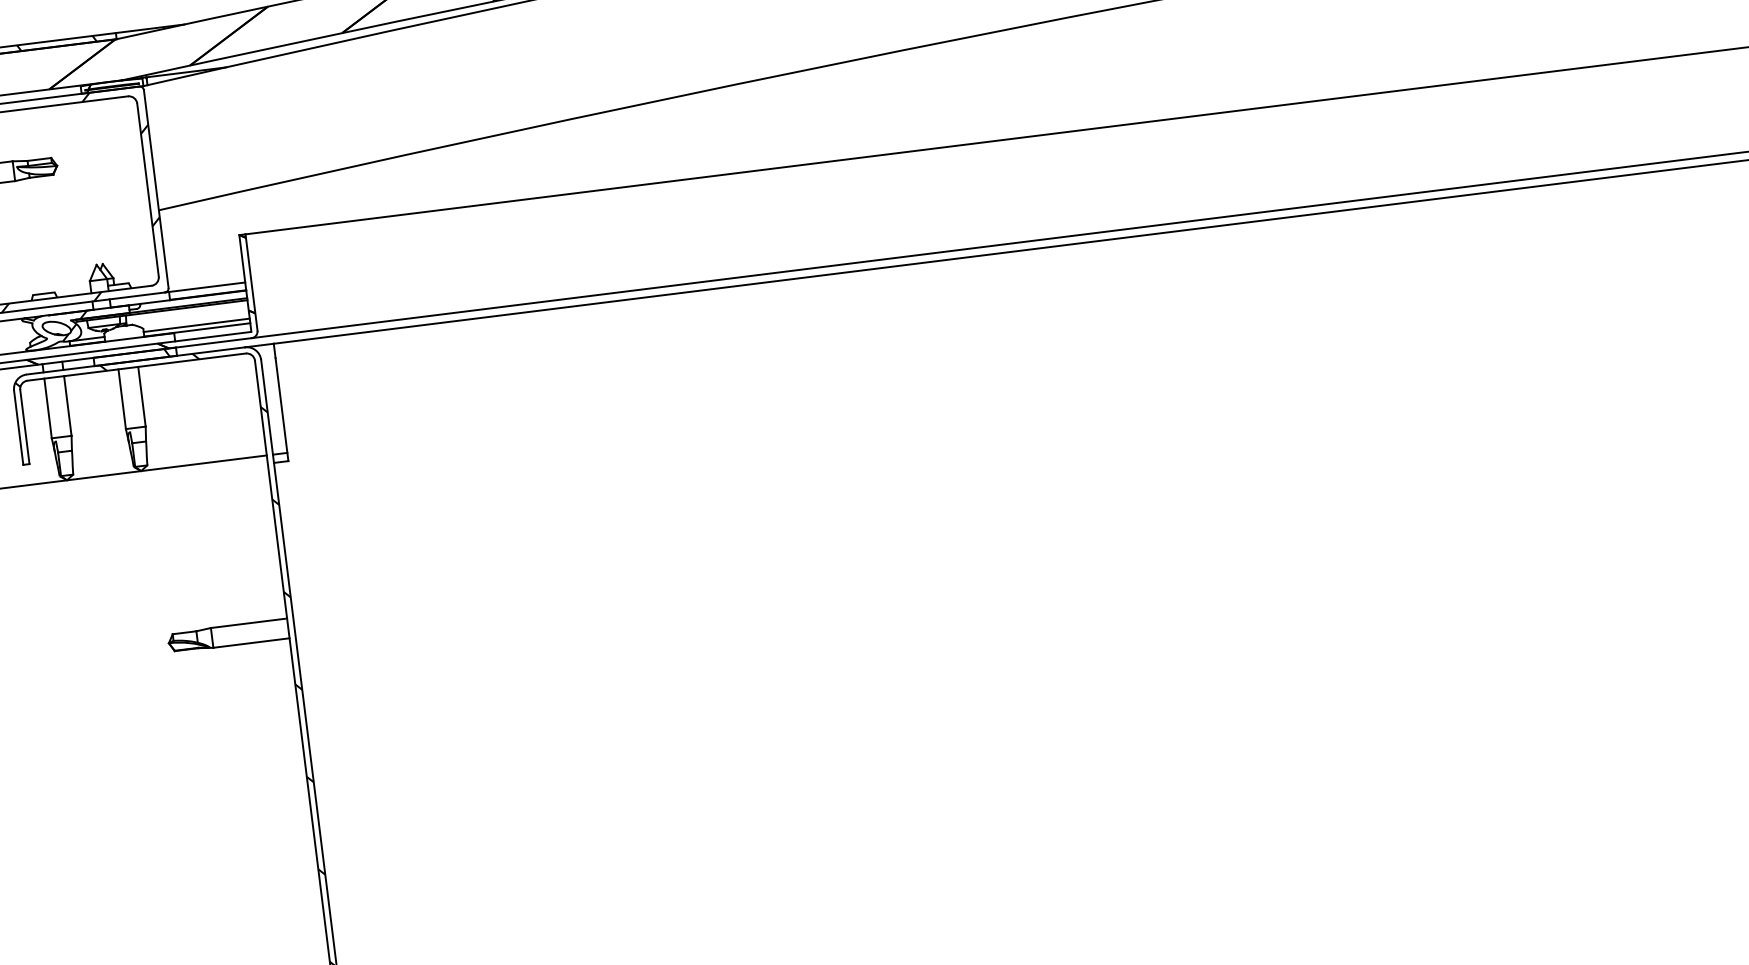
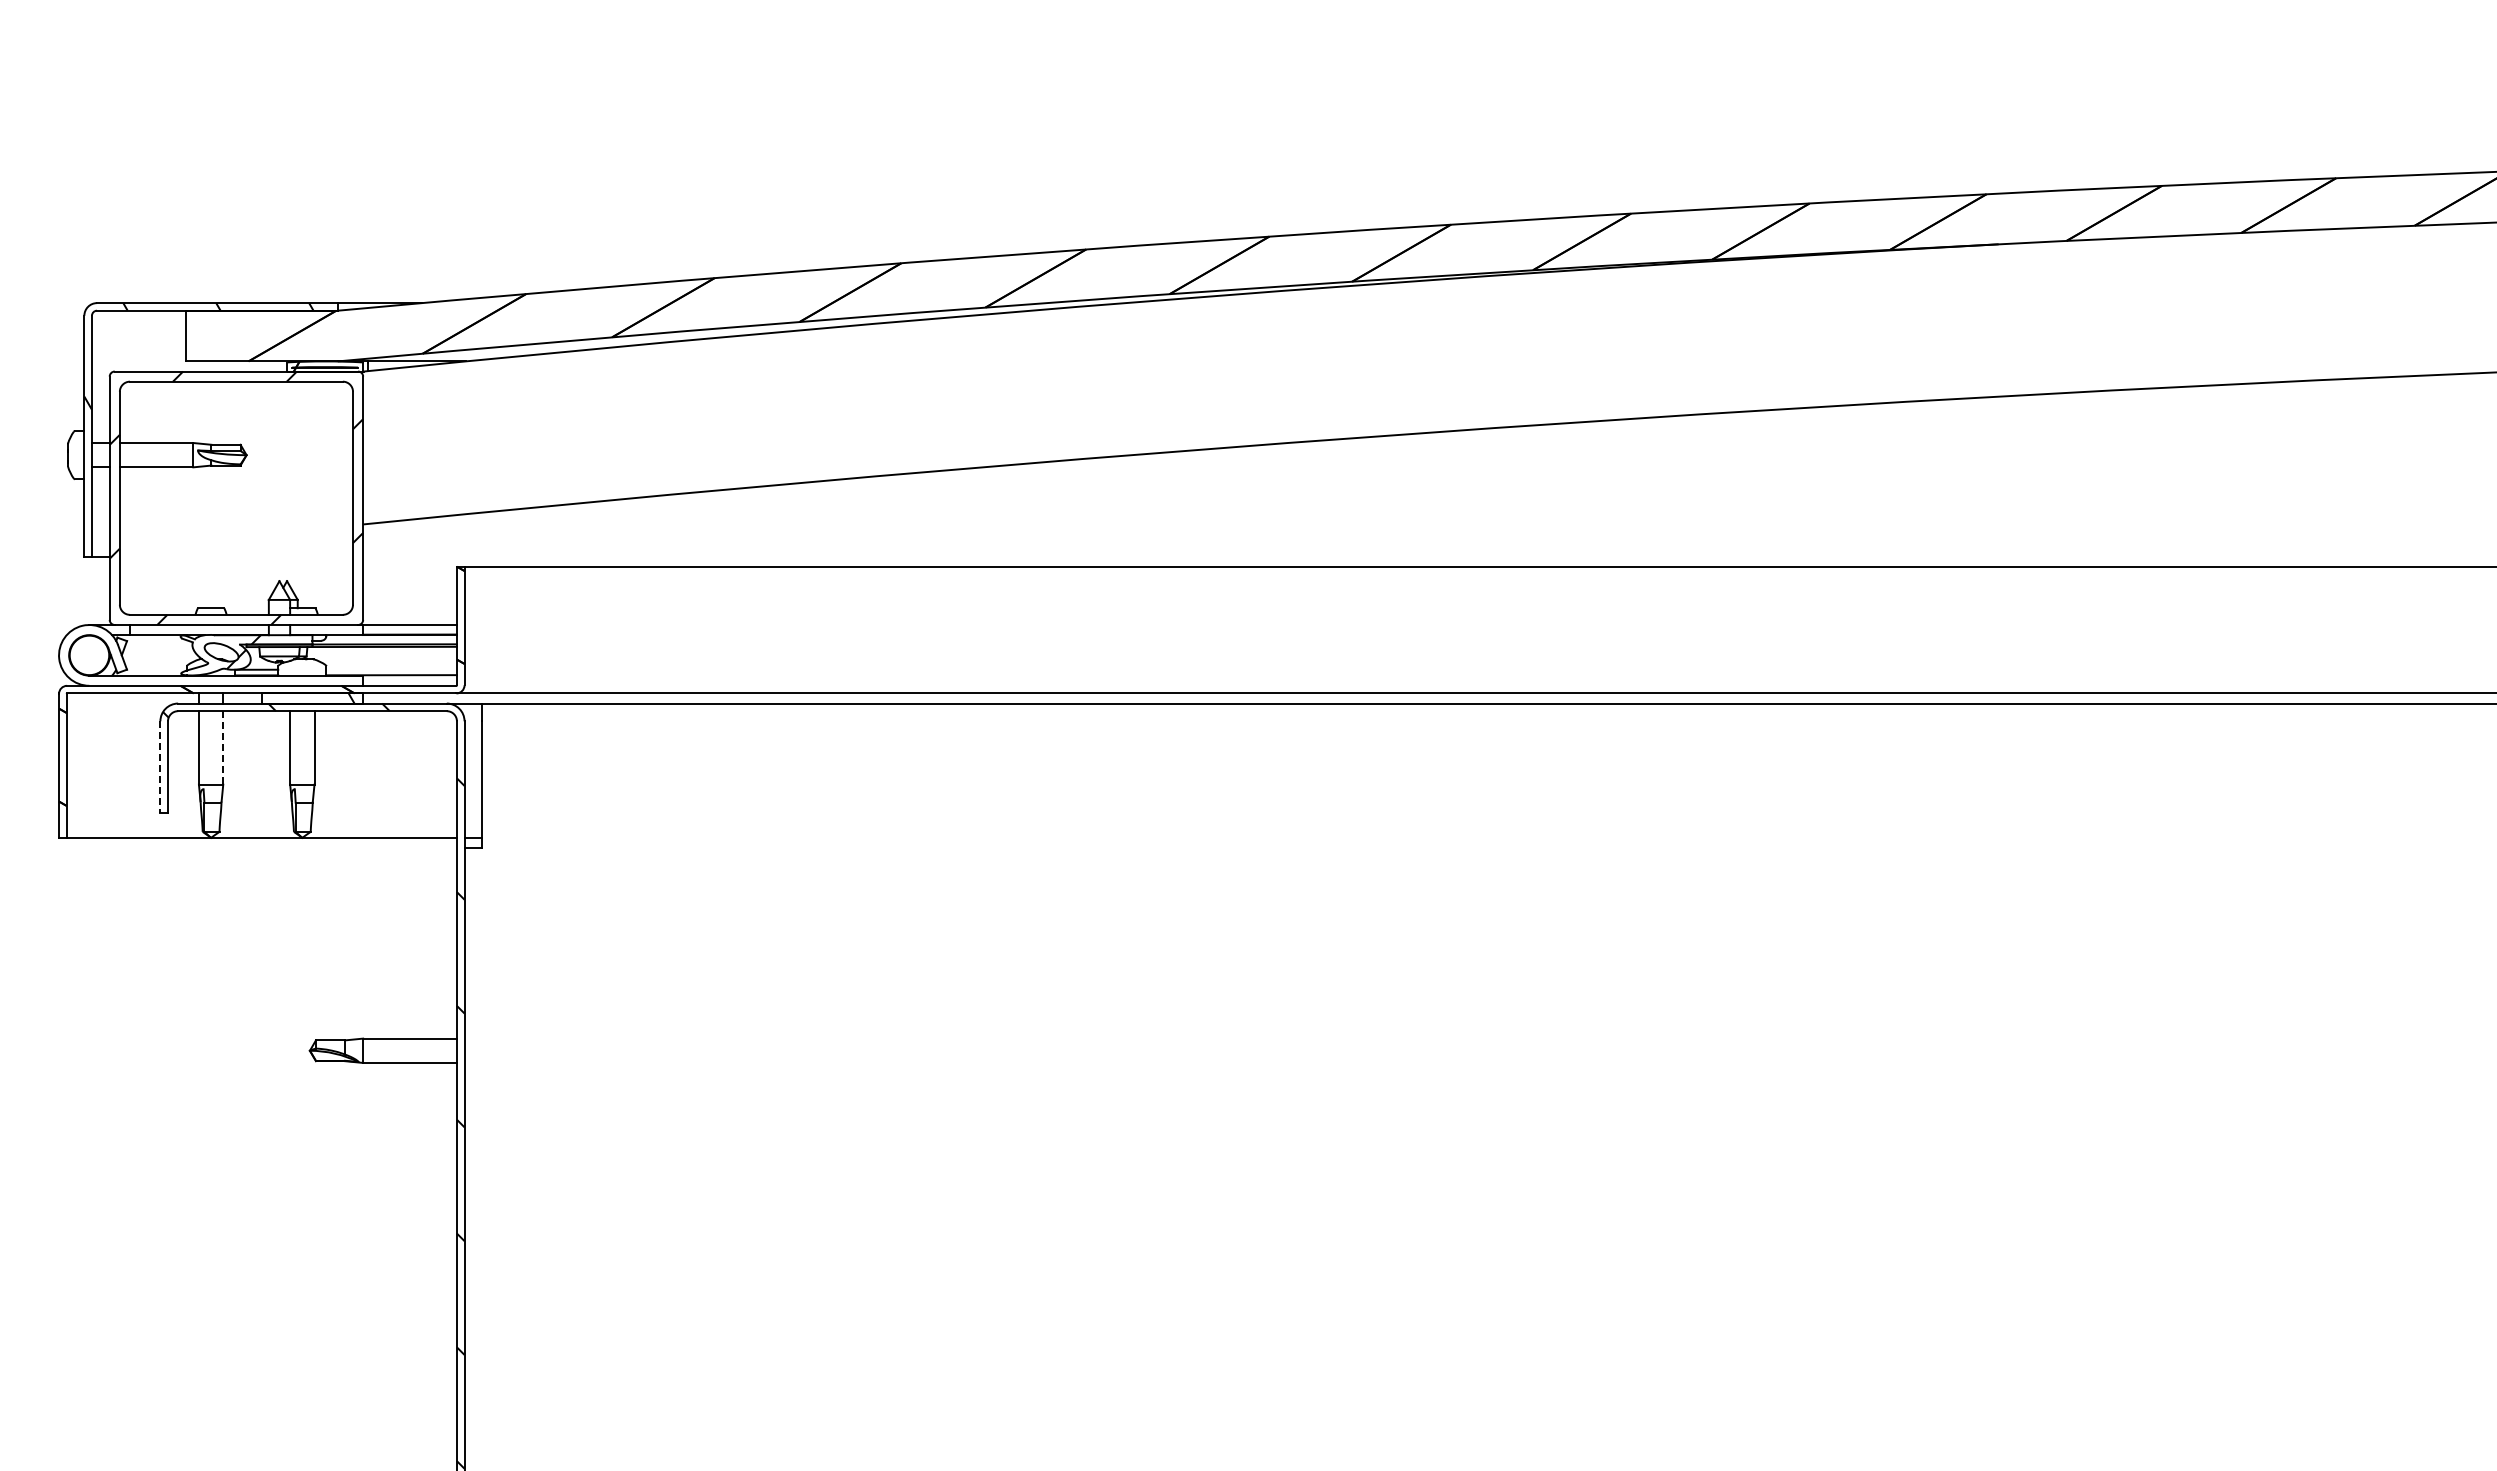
line: (196, 325) -> (391, 669), removed
line: (67, 405) -> (223, 747), solid -> dashed
line: (18, 427) -> (160, 766), solid -> dashed

